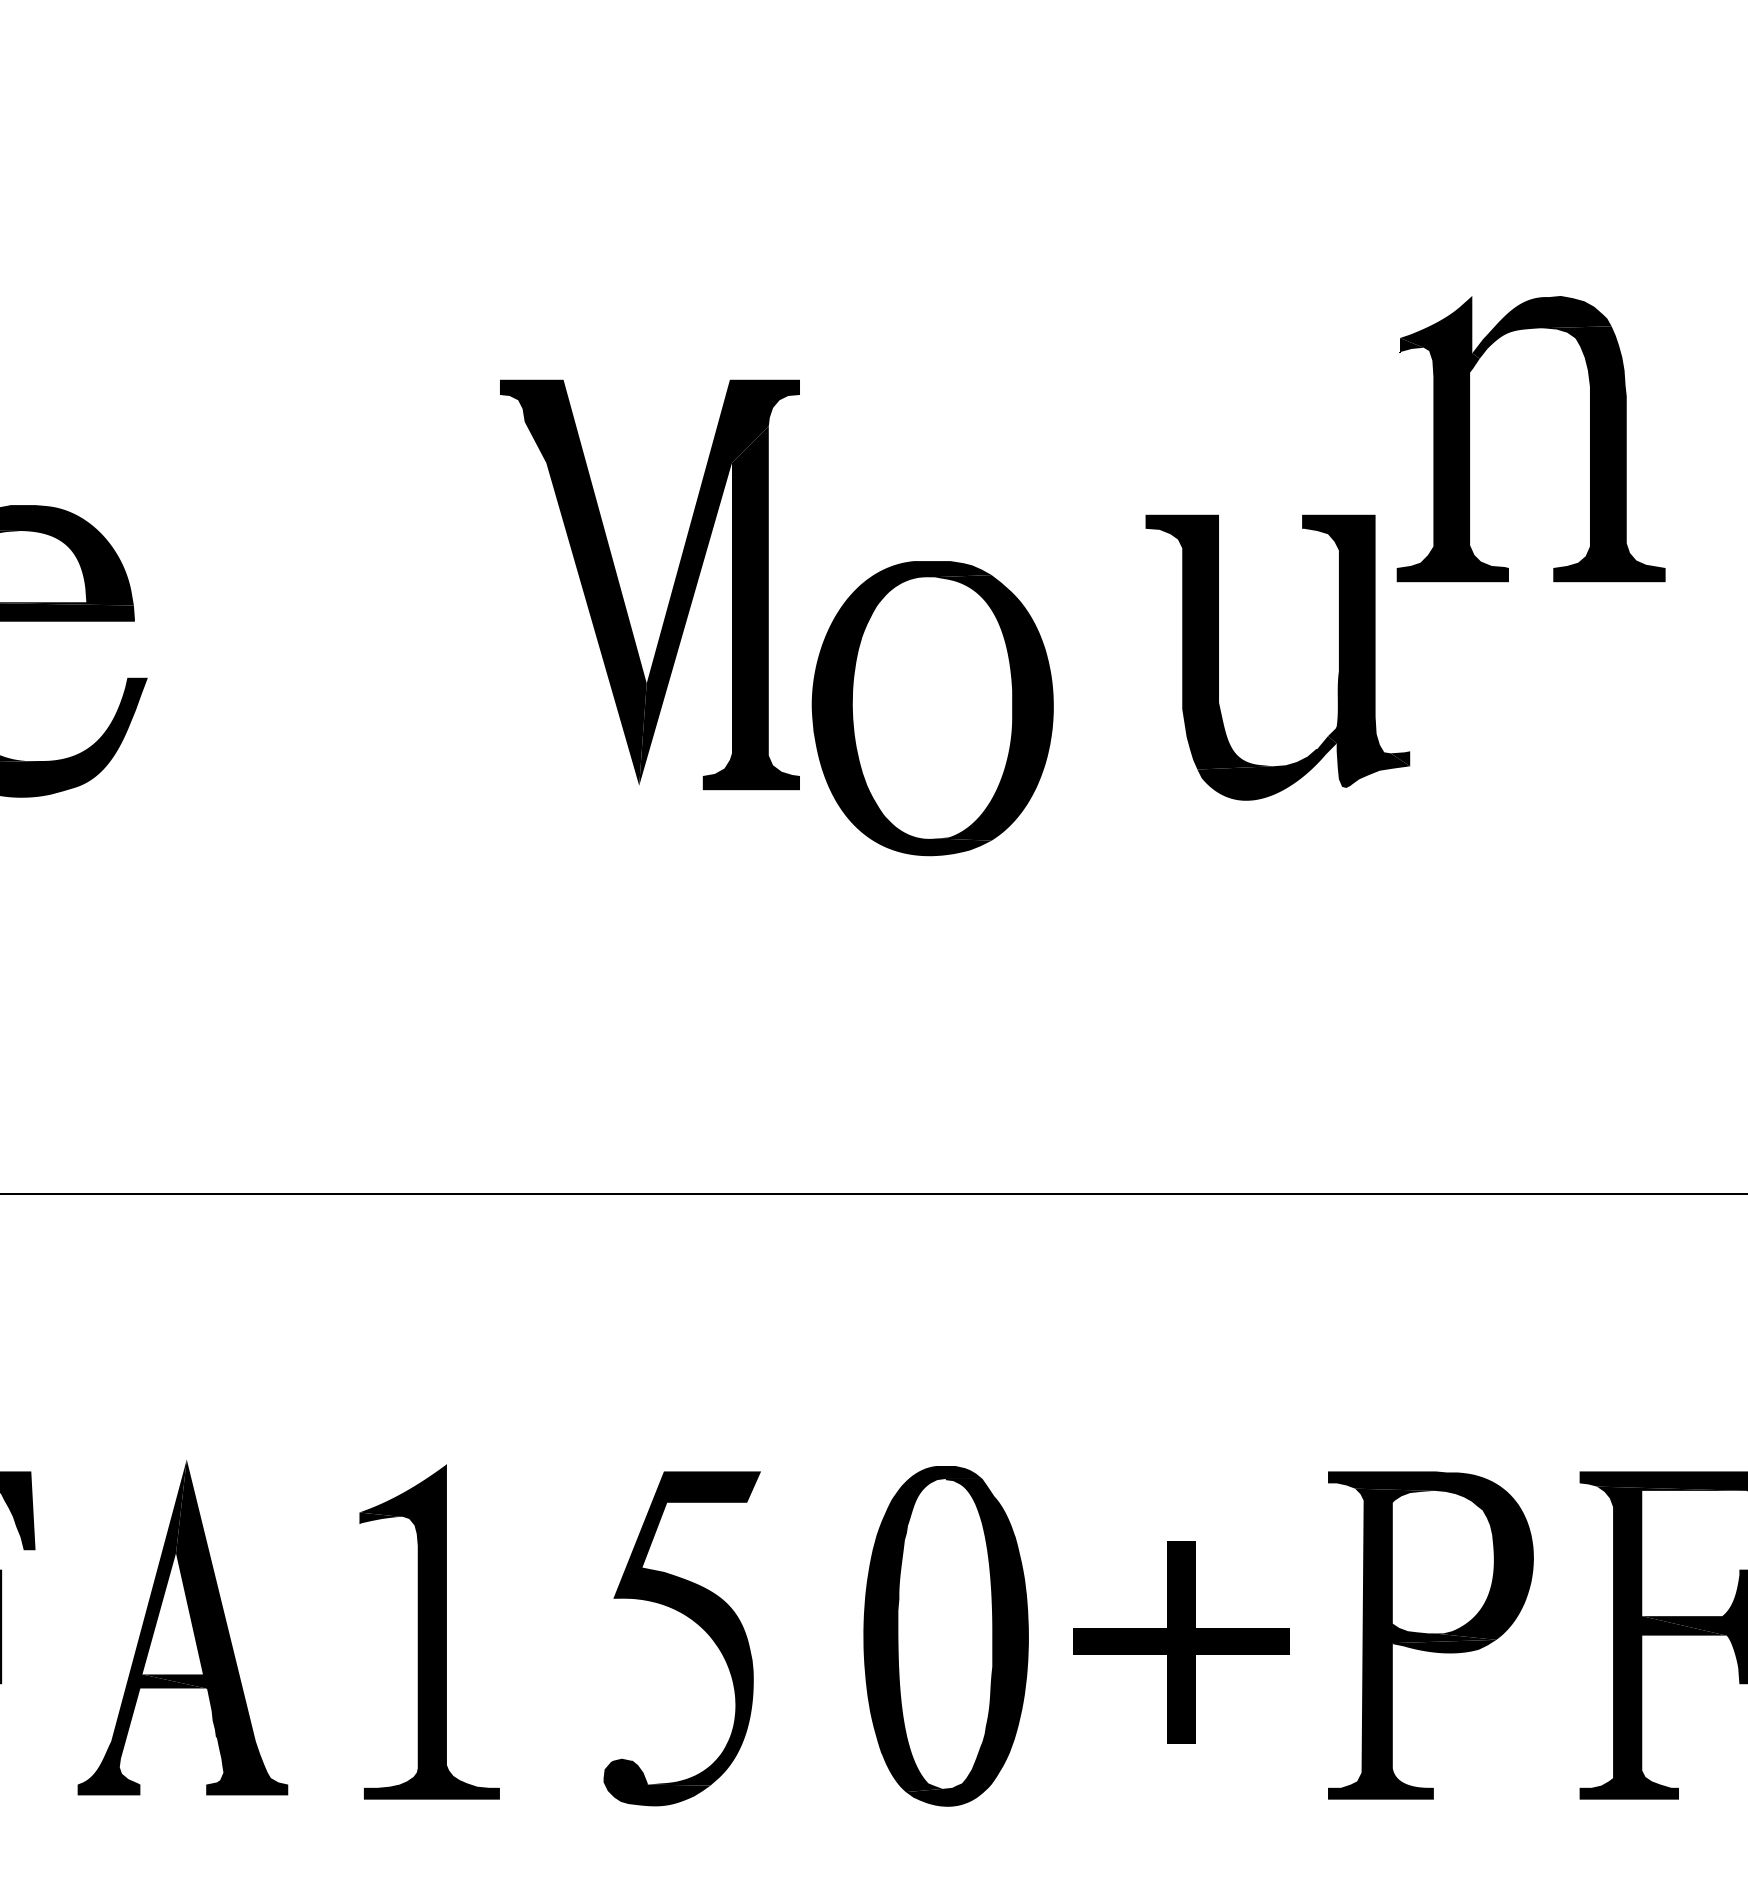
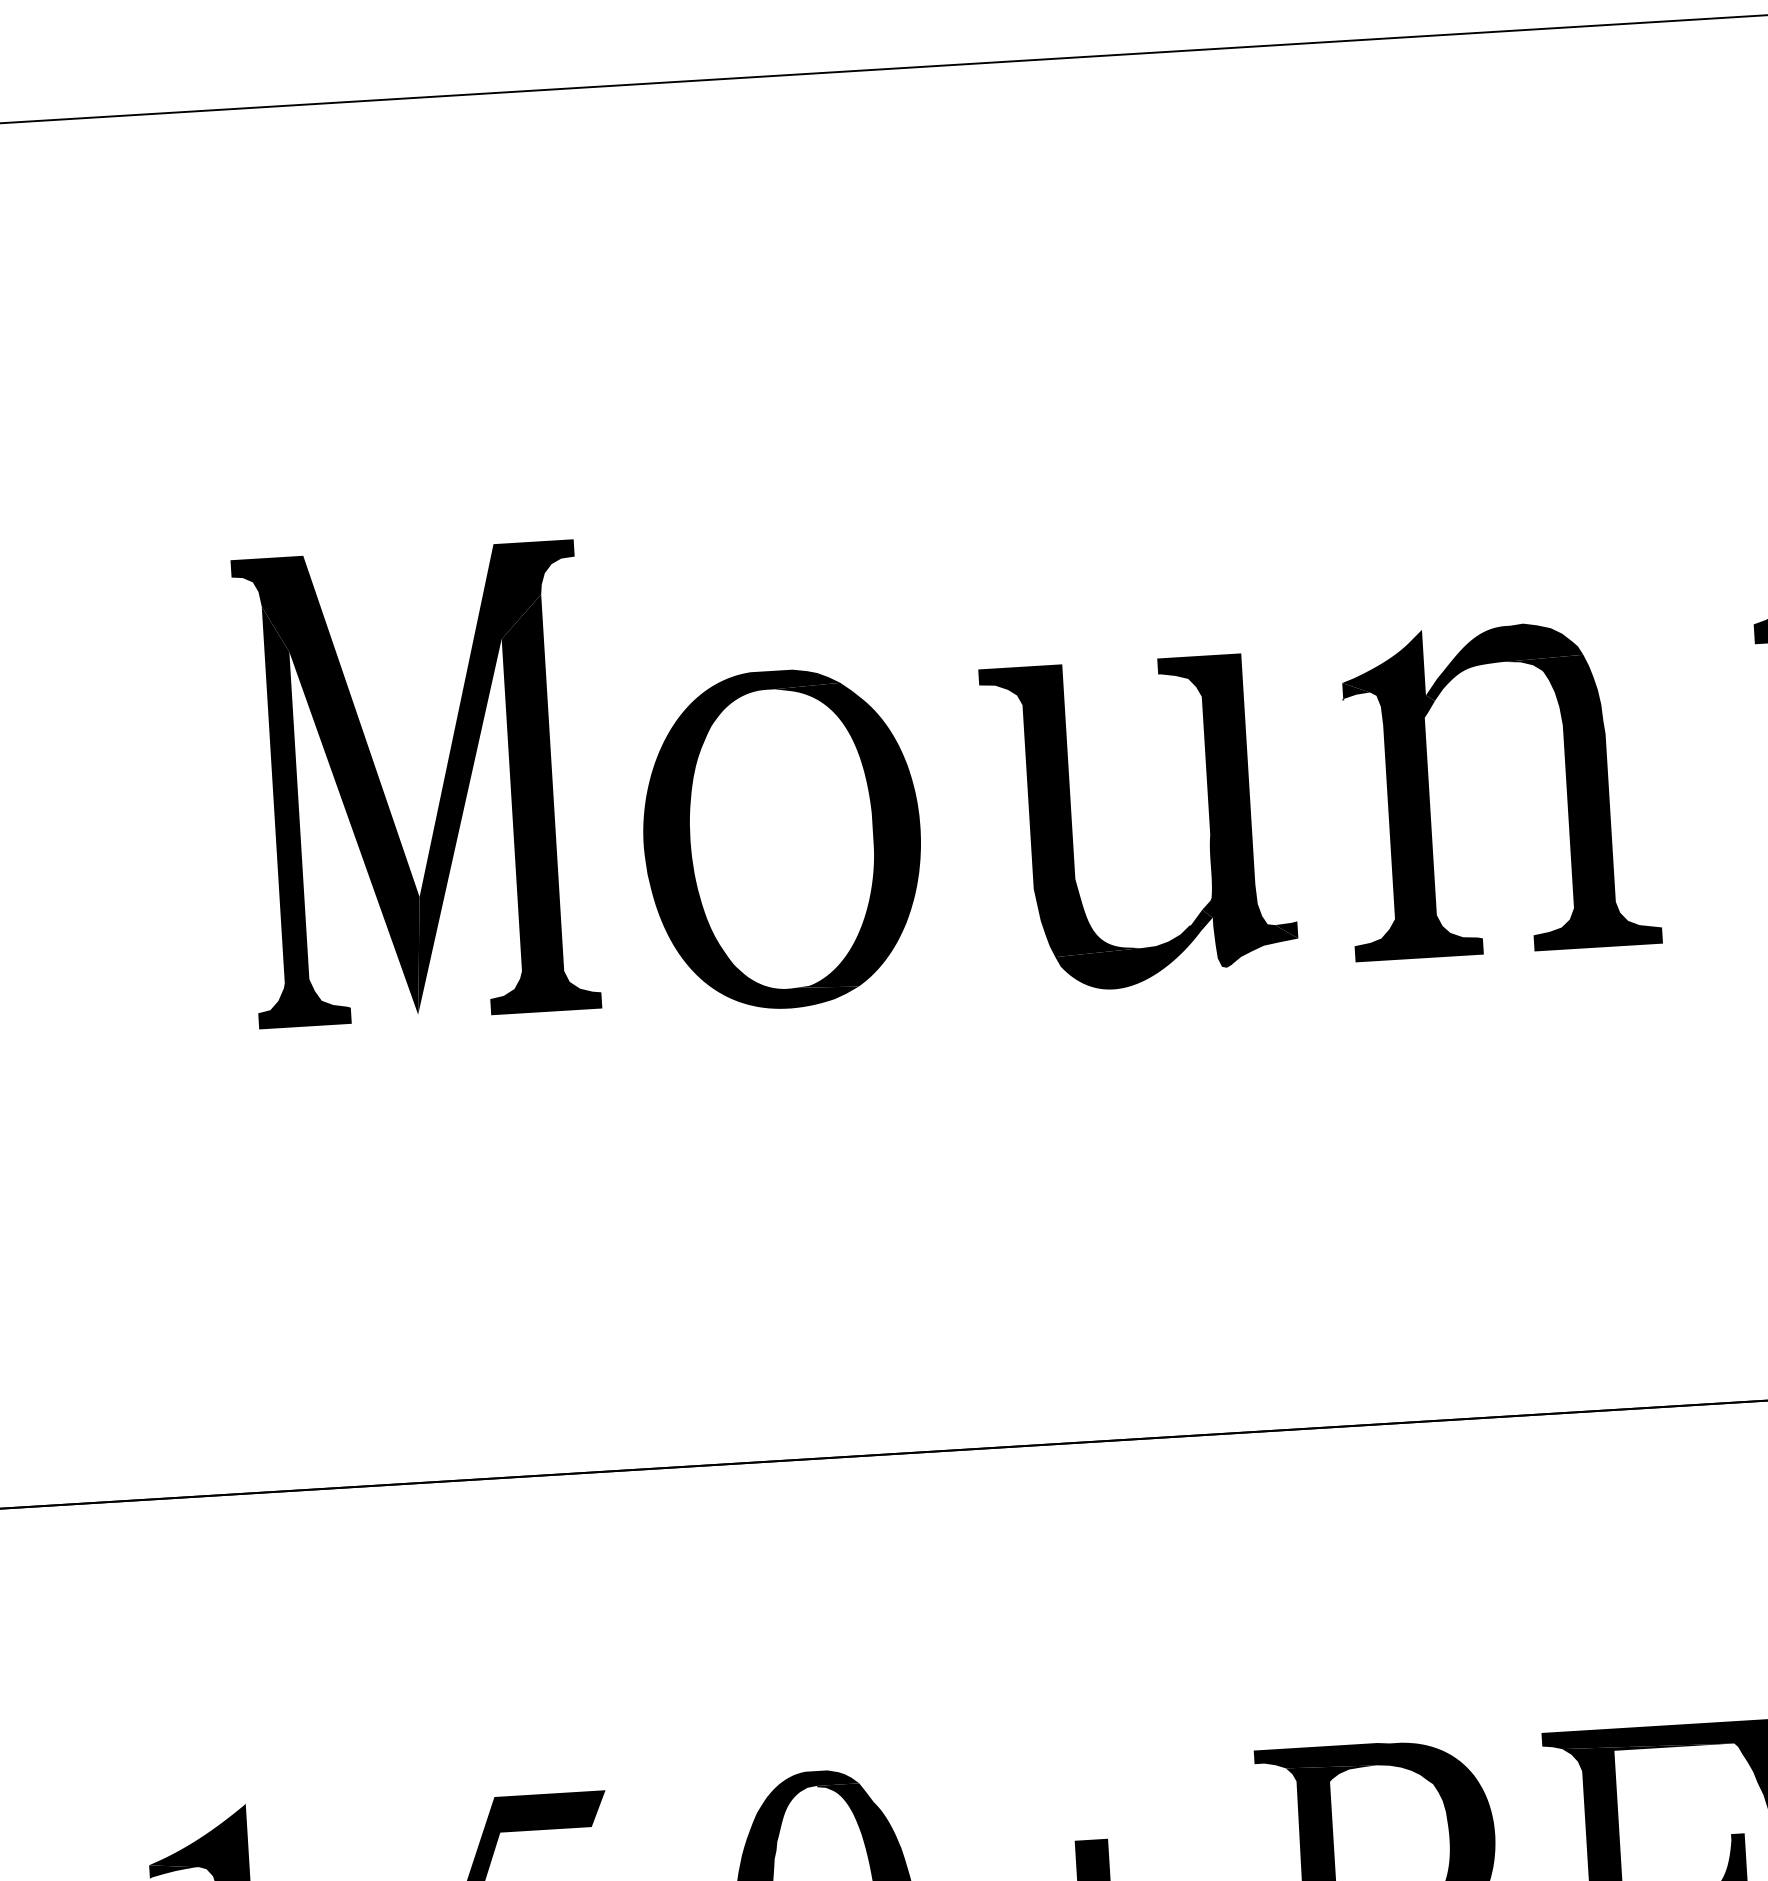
part: (1590, 439) -> (1567, 785), moved
fill: (539, 605) -> (291, 815), added
part: (932, 708) -> (781, 839), moved

